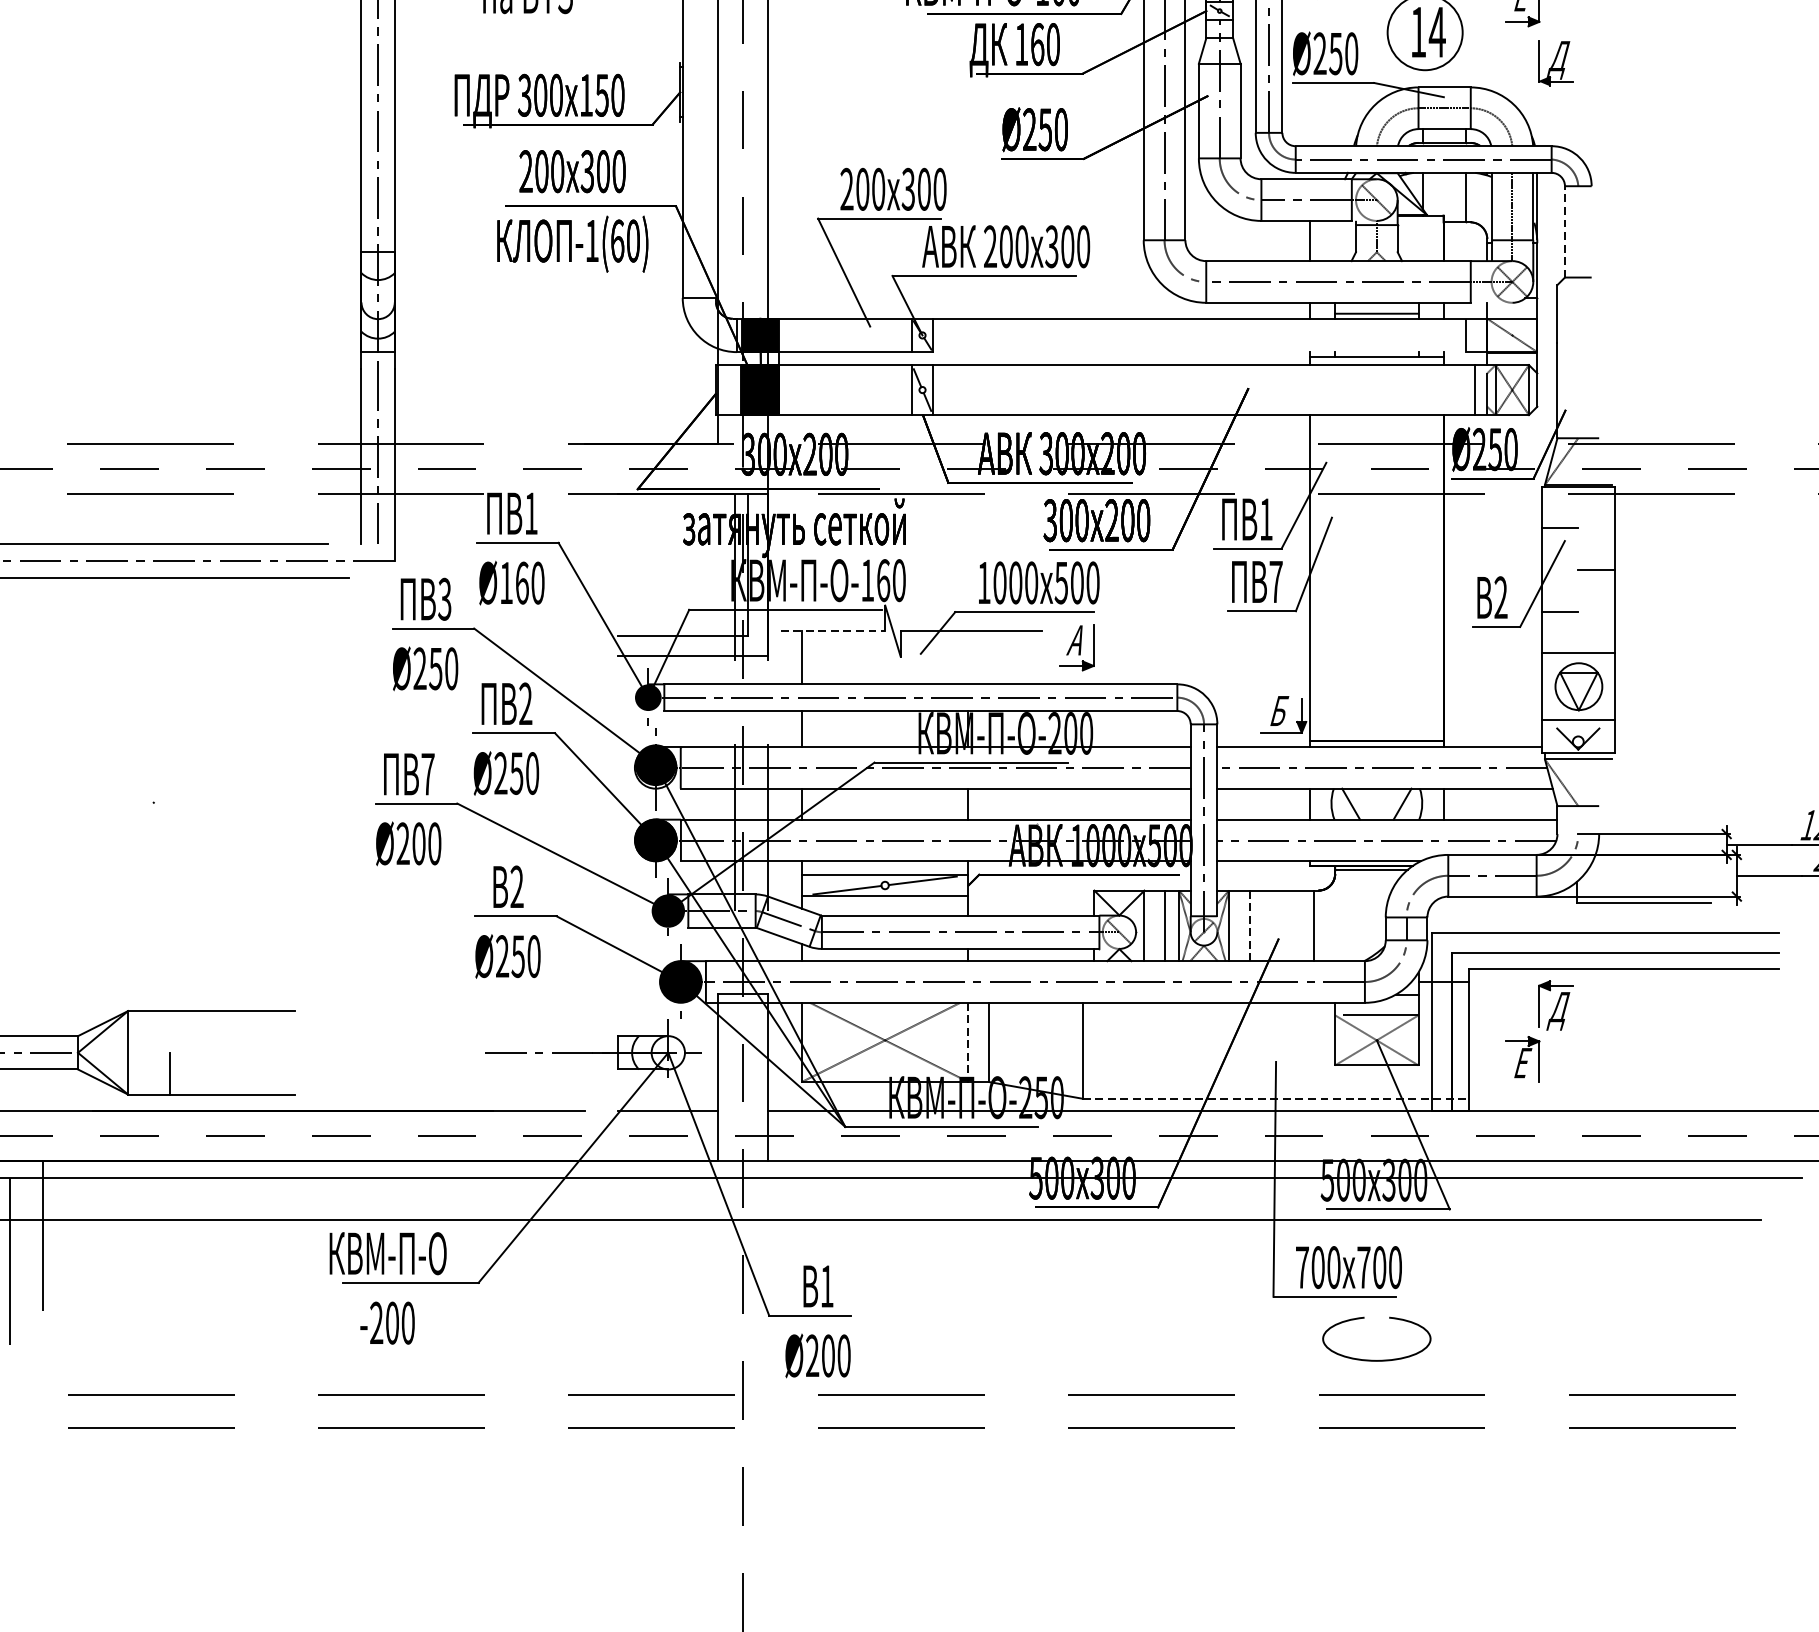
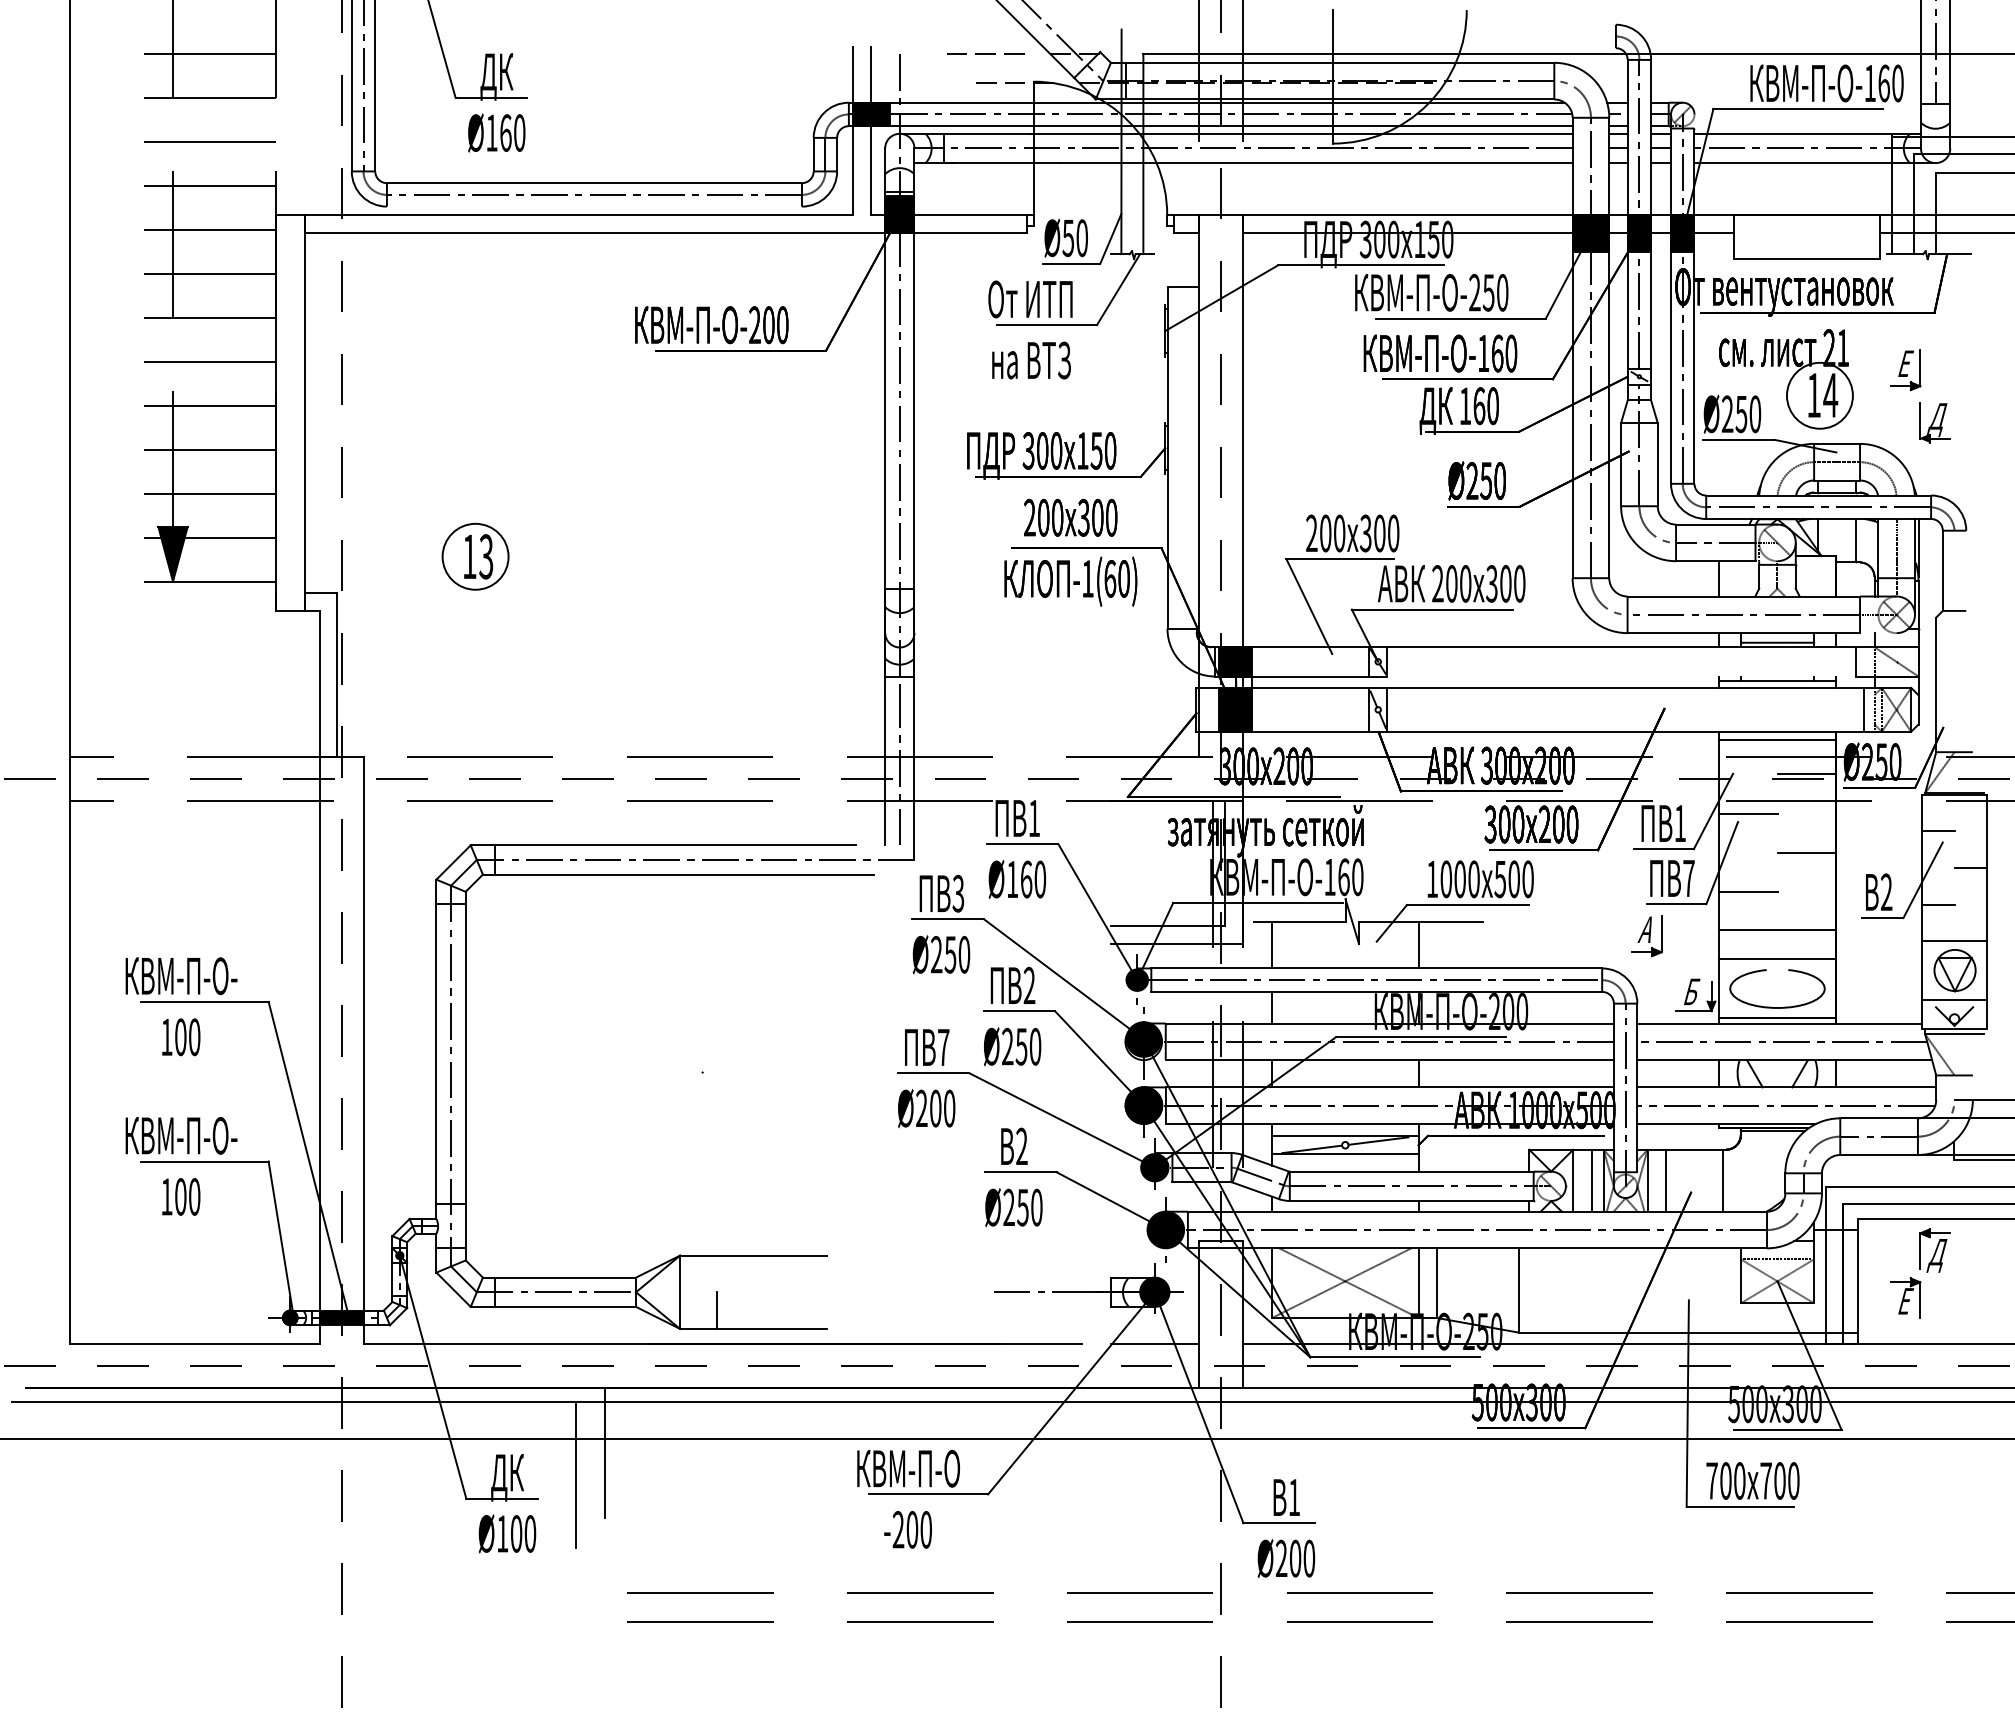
line: (1564, 231) -> (1942, 570), dashed -> solid
line: (1376, 423) -> (1777, 739), added
line: (1409, 463) -> (1806, 774), added
line: (1342, 508) -> (1747, 813), added
line: (1409, 552) -> (1806, 852), added
line: (1342, 596) -> (1747, 891), added
line: (832, 630) -> (1299, 921), dashed -> solid
line: (1376, 641) -> (1777, 930), added
part: (1076, 647) -> (1646, 936), moved
line: (968, 657) -> (1418, 944), added
line: (1376, 674) -> (1777, 959), added
line: (1249, 926) -> (1665, 1181), dashed -> solid
line: (968, 1042) -> (1418, 1283), dashed -> solid
fill: (667, 1051) -> (1154, 1291), added
line: (1275, 1098) -> (1688, 1332), dashed -> solid
curve: (1370, 1359) -> (1771, 1006), moved

